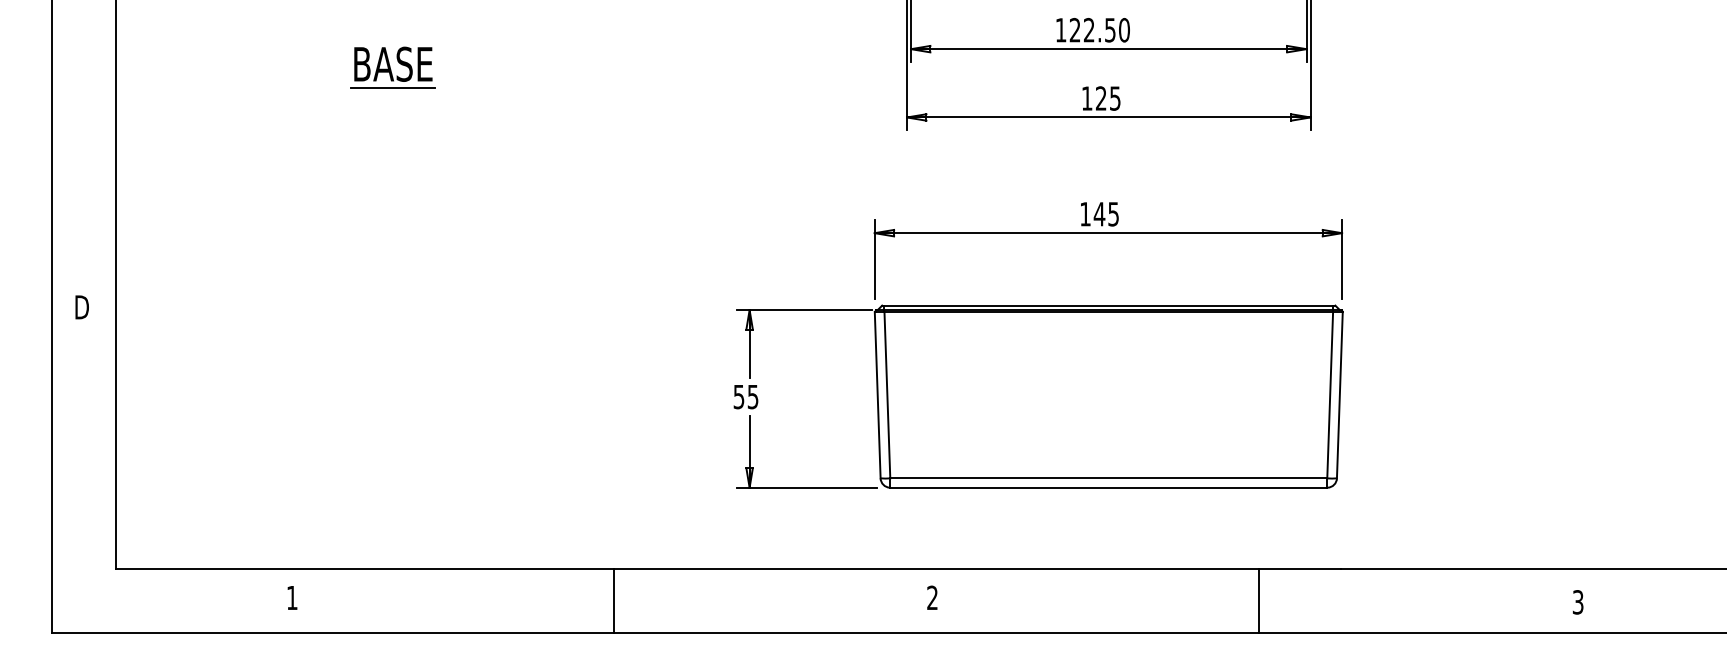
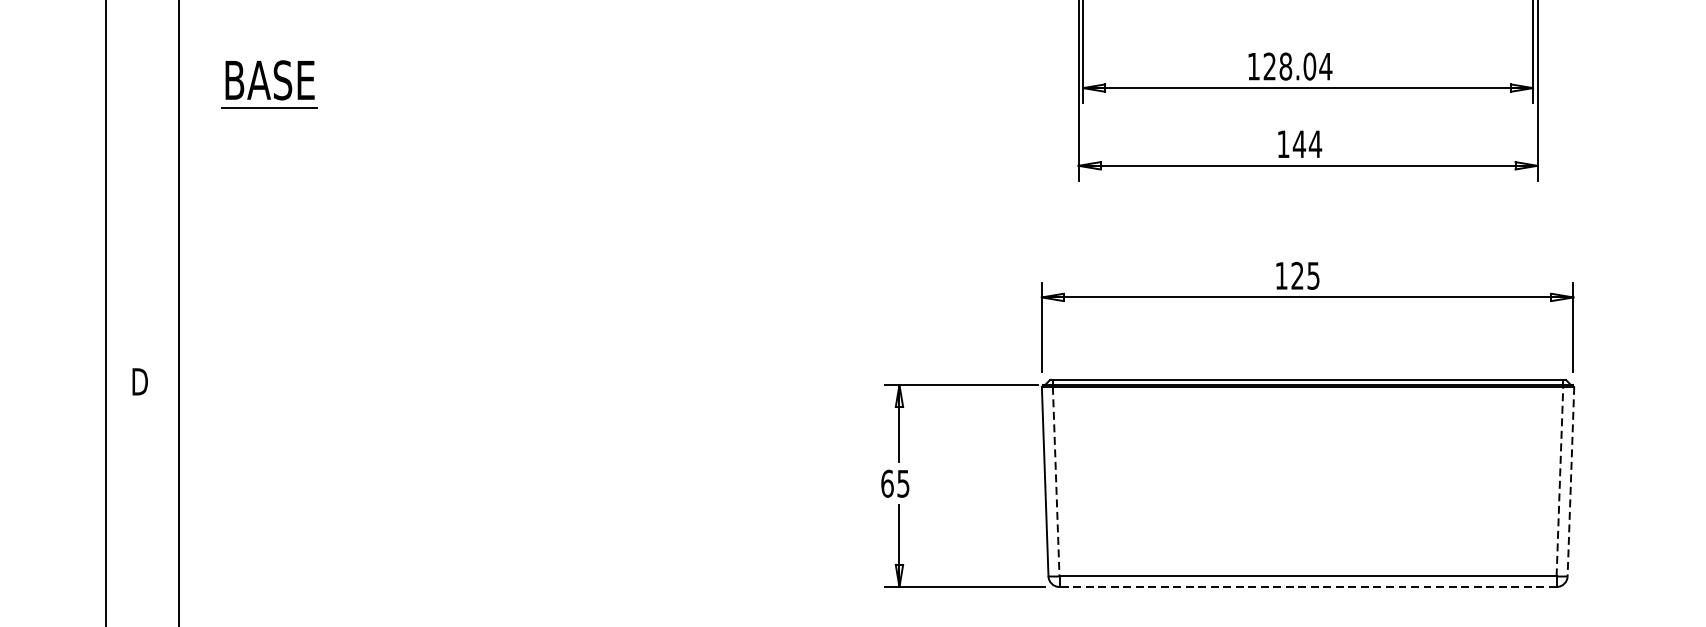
text: (1106, 30) -> (1305, 66), 122.50 -> 128.04
part: (392, 67) -> (269, 83), moved
text: (1108, 98) -> (1307, 144), 125 -> 144
text: (1099, 214) -> (1297, 276), 145 -> 125
line: (1330, 394) -> (1560, 480), solid -> dashed
line: (887, 395) -> (1056, 482), solid -> dashed
line: (1339, 395) -> (1570, 482), solid -> dashed
text: (738, 396) -> (886, 483), 55 -> 65
line: (1108, 487) -> (1307, 586), solid -> dashed

